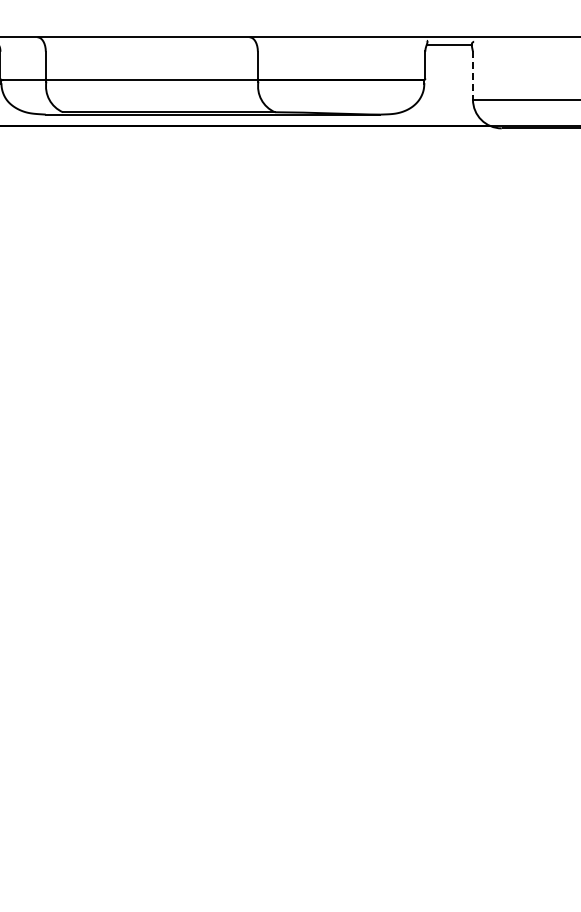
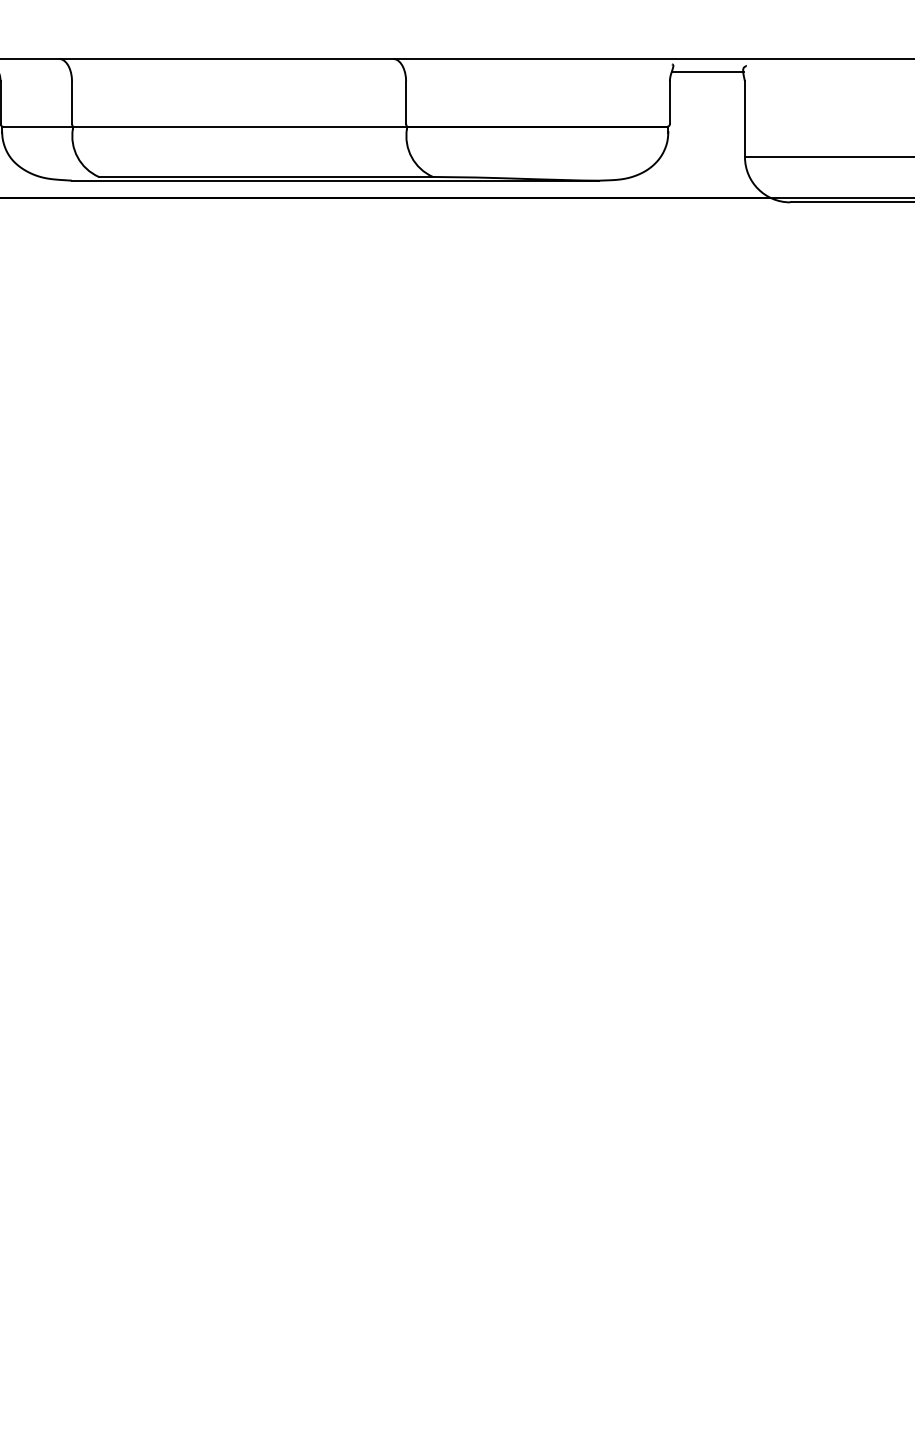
line: (472, 75) -> (744, 119), dashed -> solid

